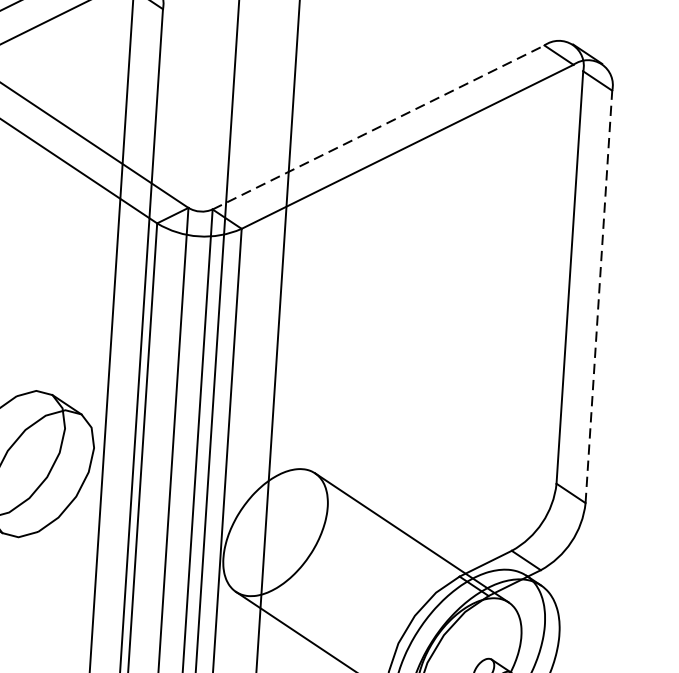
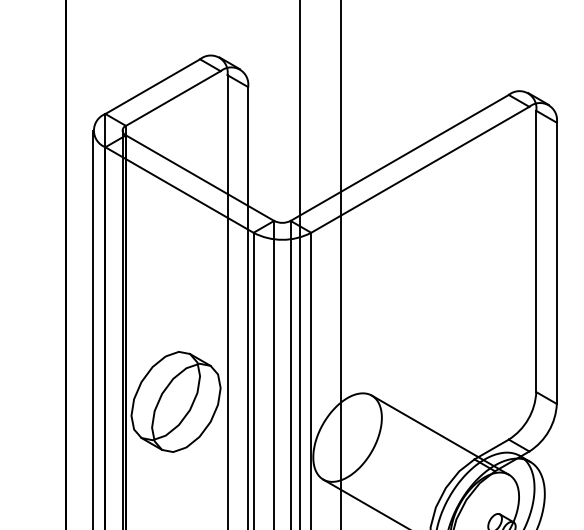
line: (378, 126) -> (399, 157), dashed -> solid
line: (598, 297) -> (556, 263), dashed -> solid

